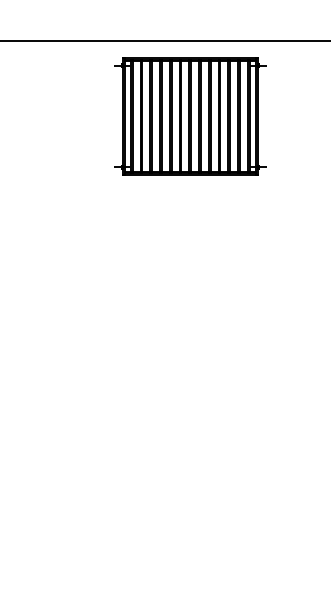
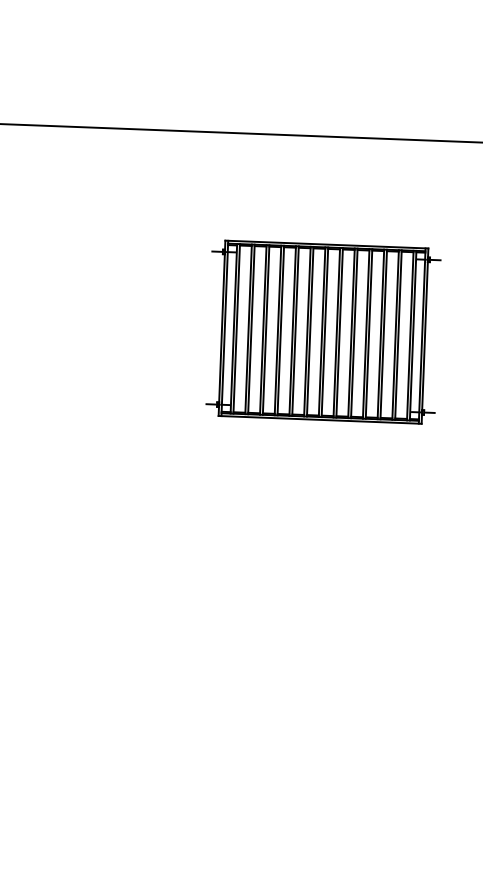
part: (190, 116) -> (323, 332), moved

